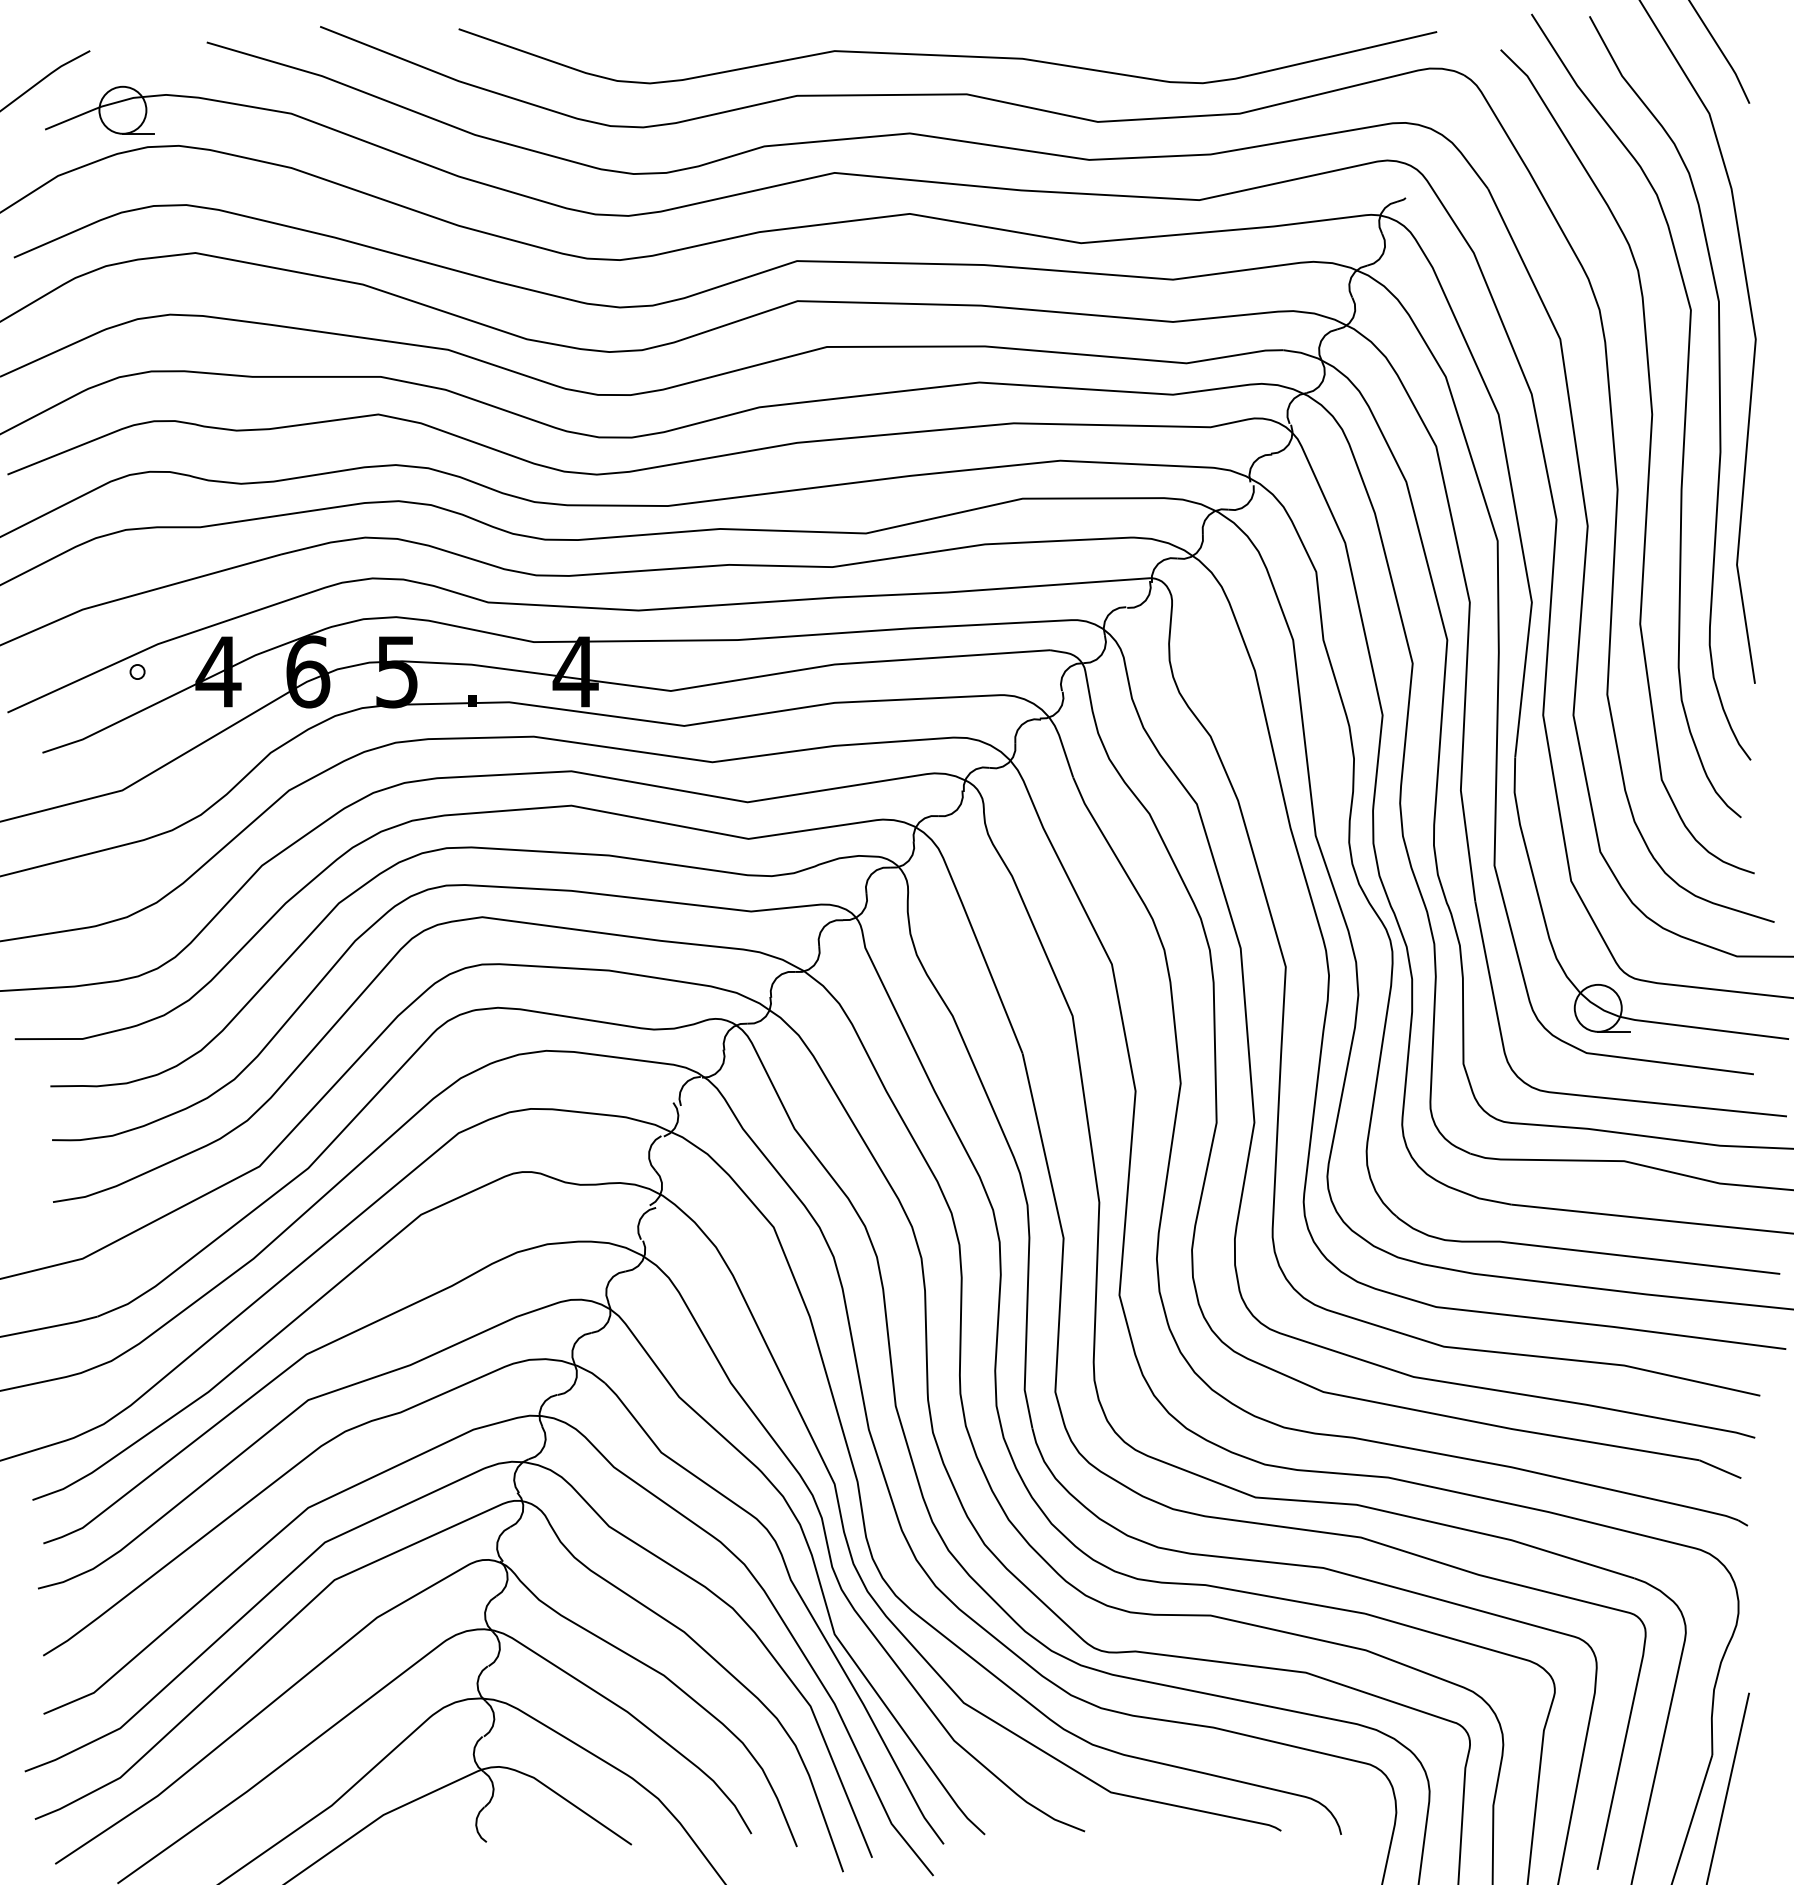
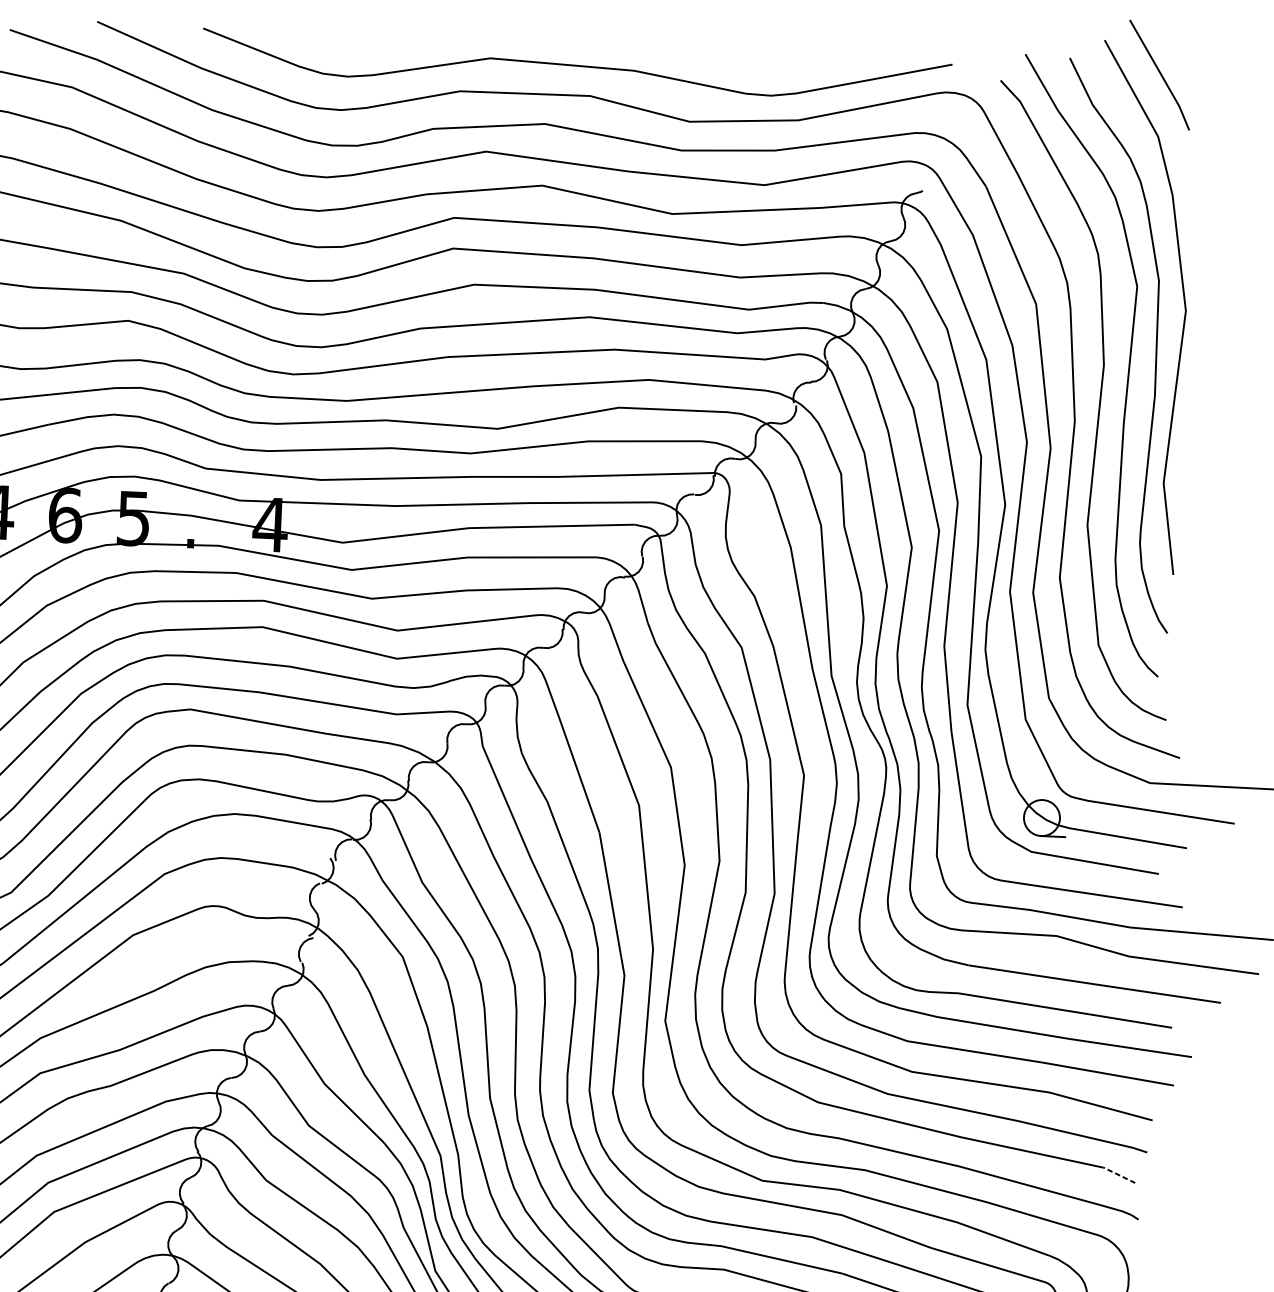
line: (1720, 1469) -> (1119, 1175), solid -> dashed

